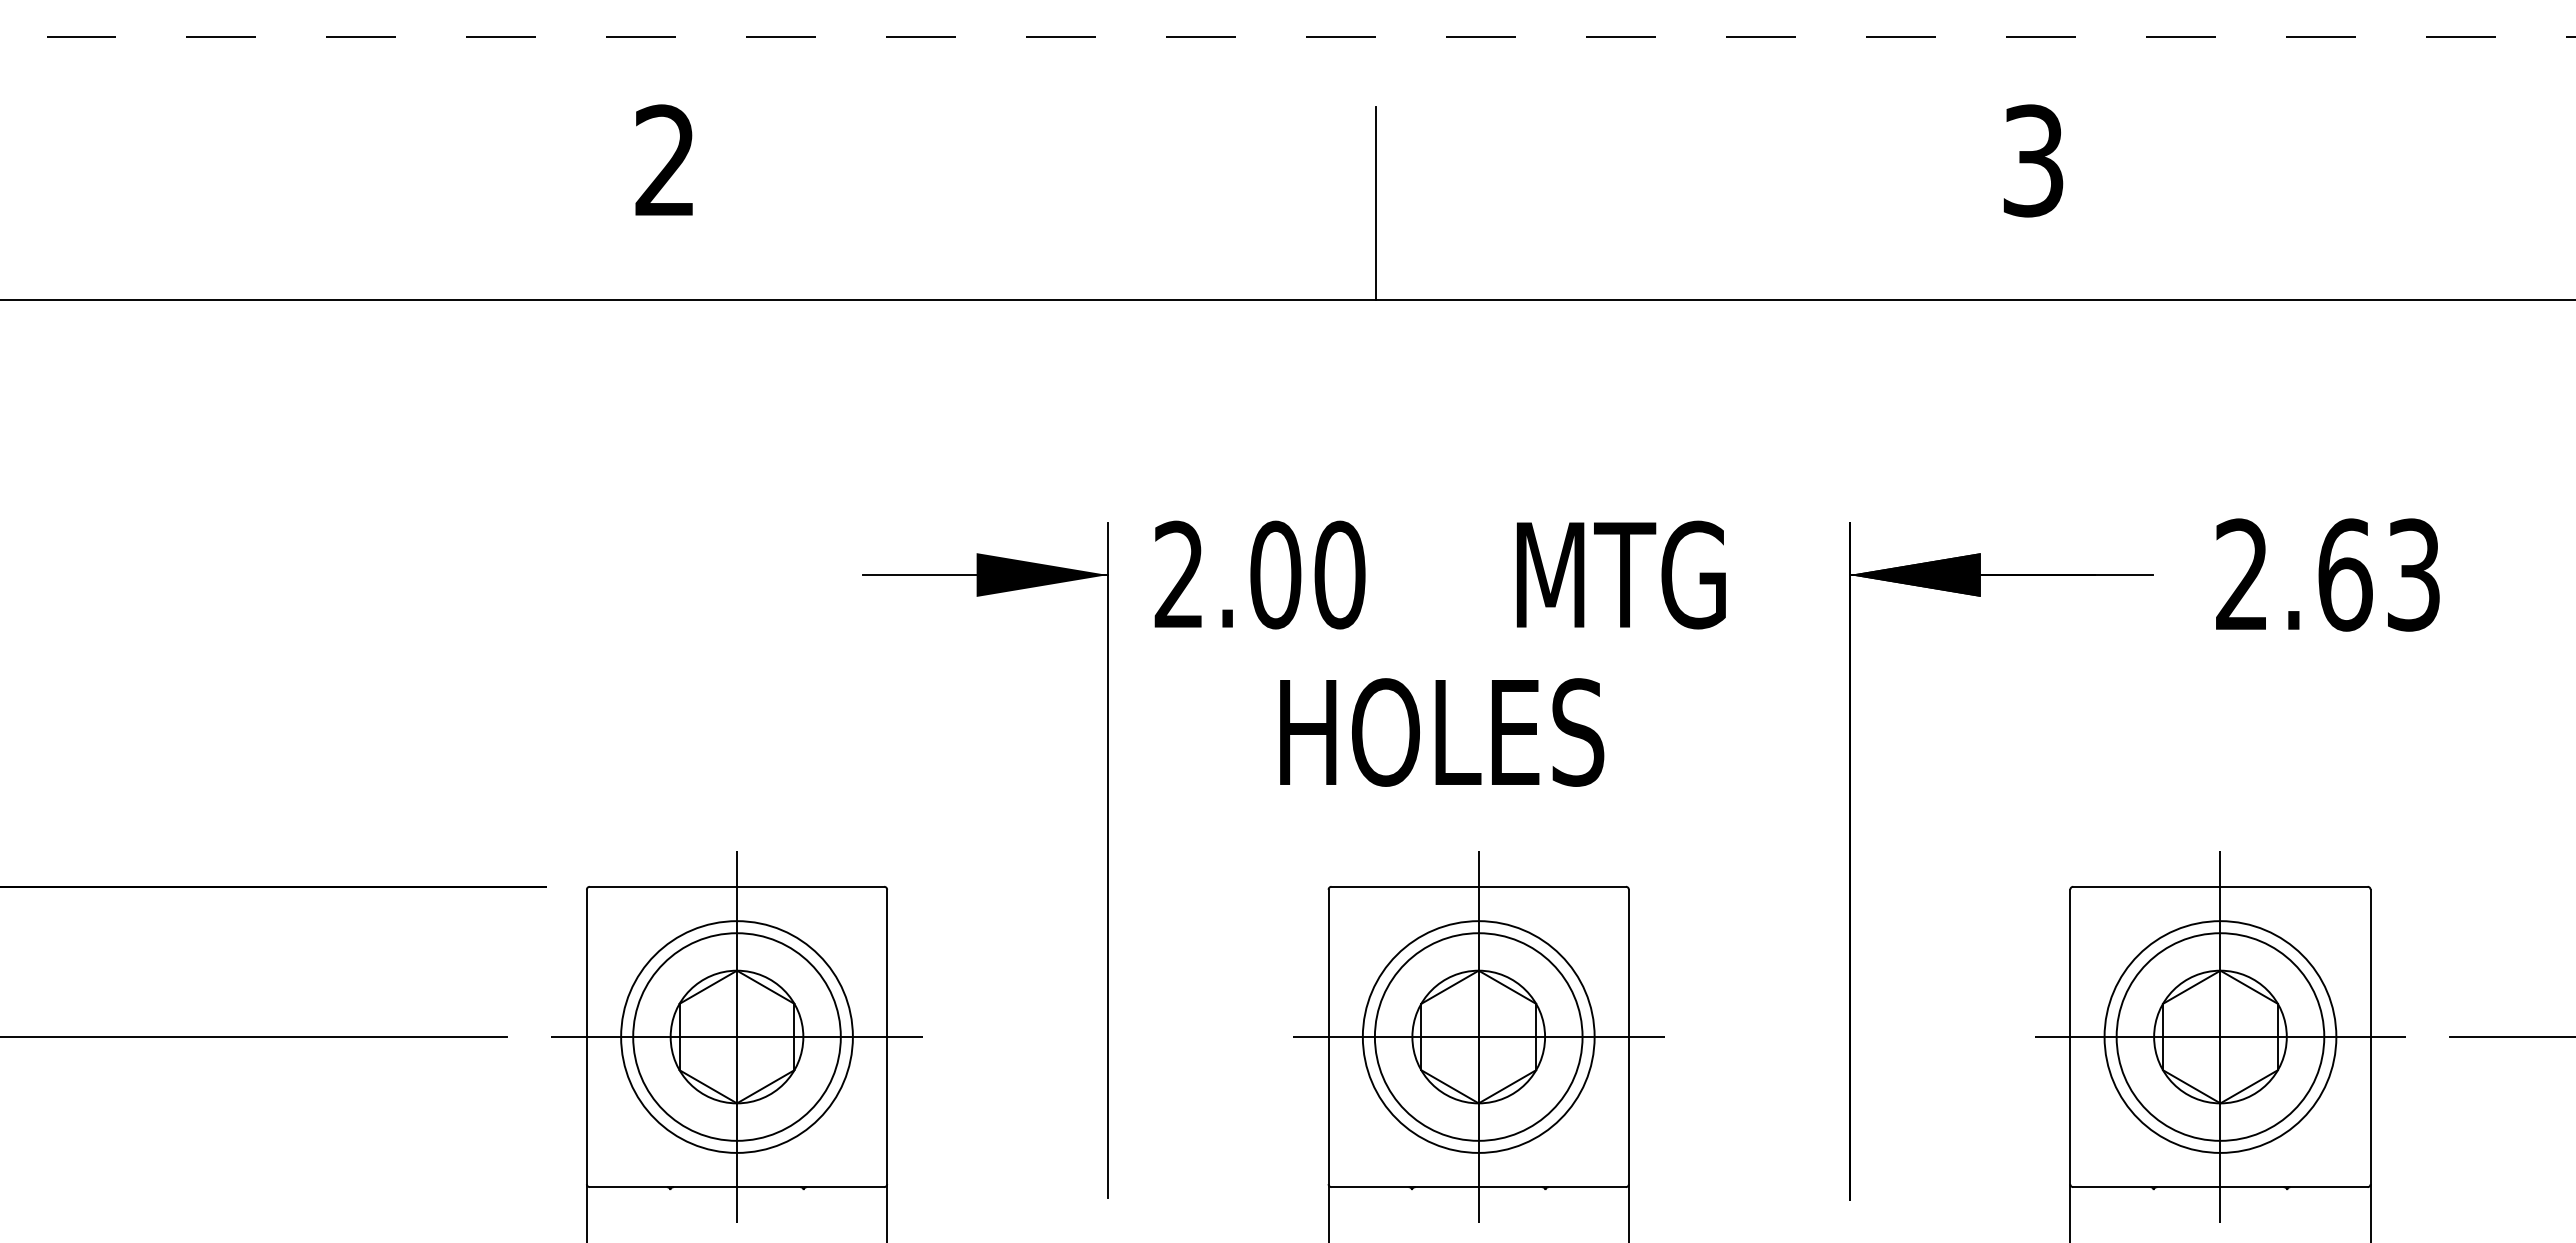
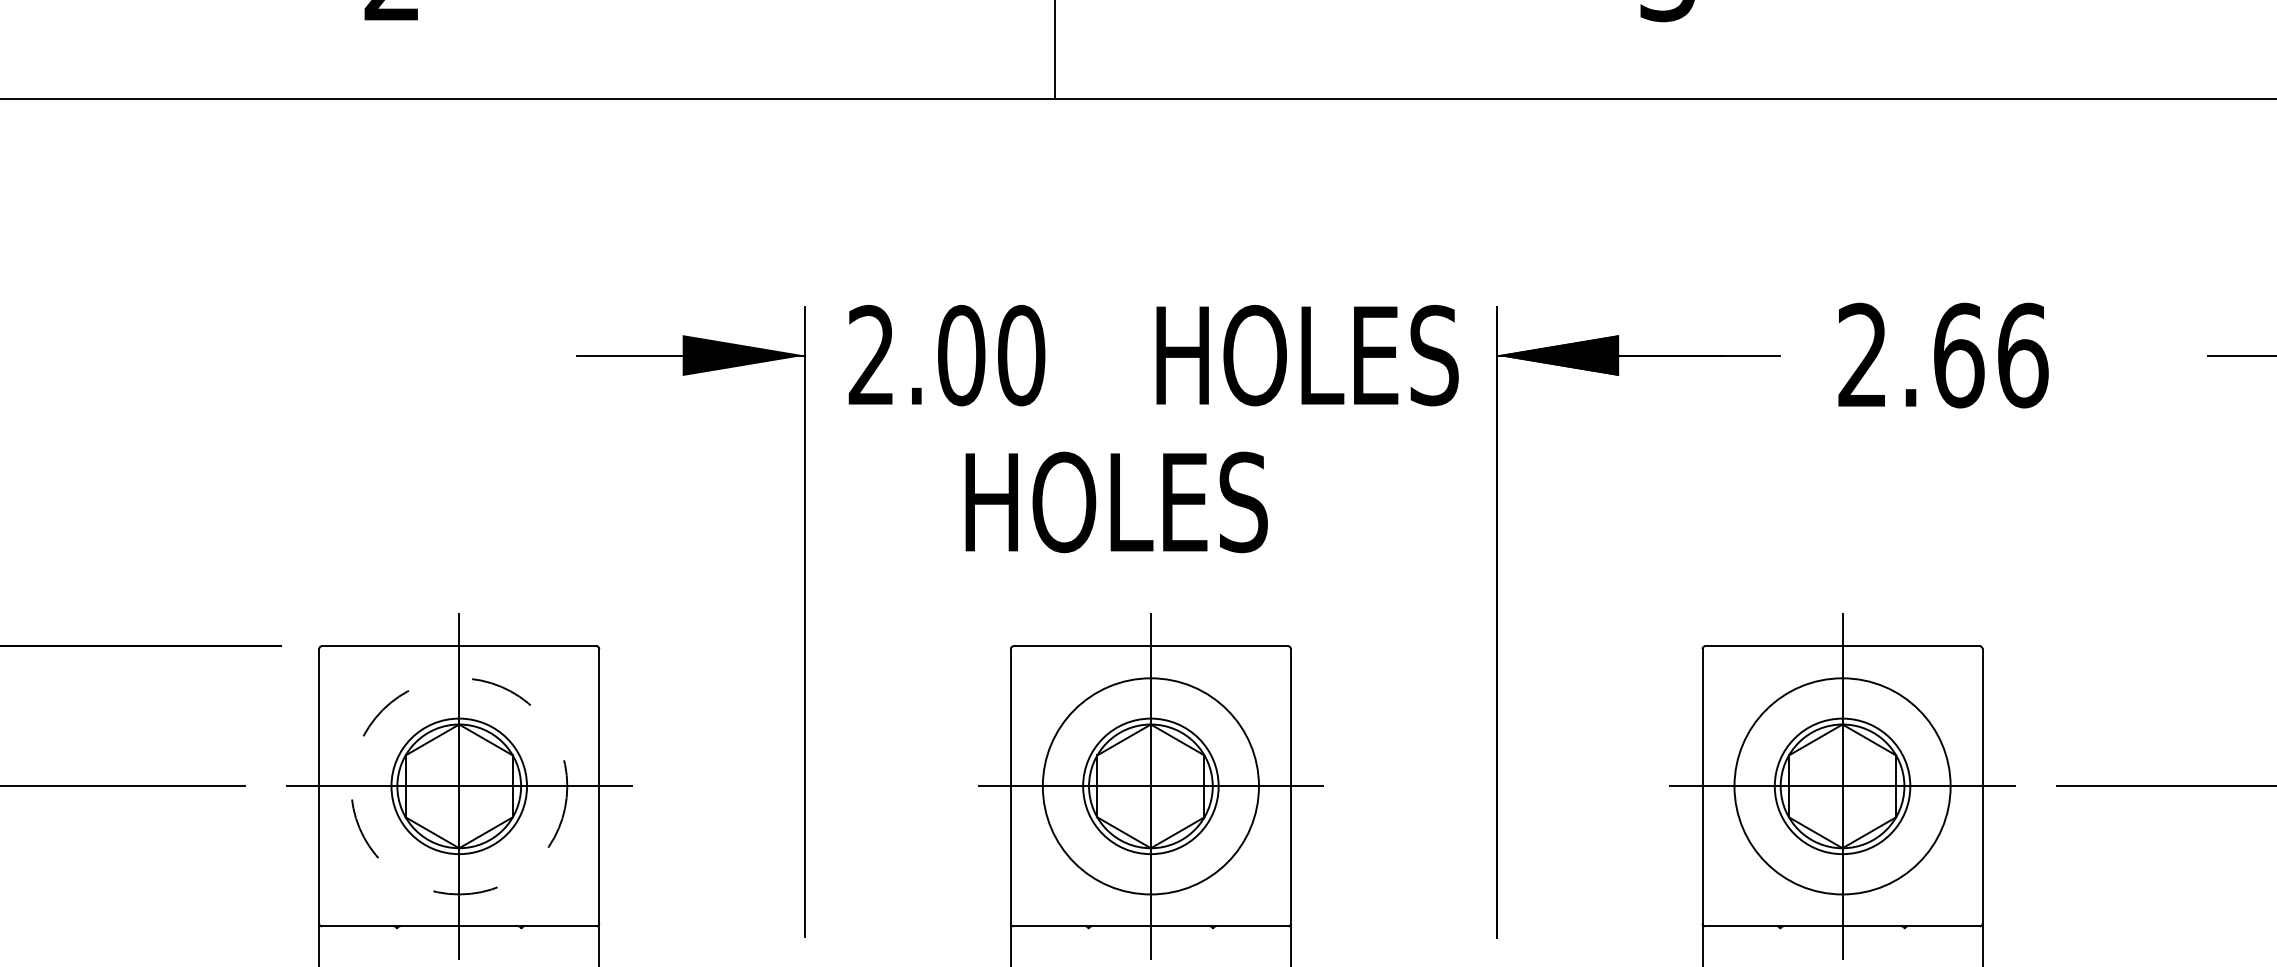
text: (1646, 574) -> (1307, 355), MTG -> HOLES
text: (2414, 574) -> (2023, 355), 2.63 -> 2.66
circle: (736, 1036) -> (458, 785), size x0.7
circle: (736, 1036) -> (458, 785), solid -> dashed
circle: (1478, 1036) -> (1150, 785), size x0.7
circle: (2220, 1036) -> (1842, 785), size x0.7

